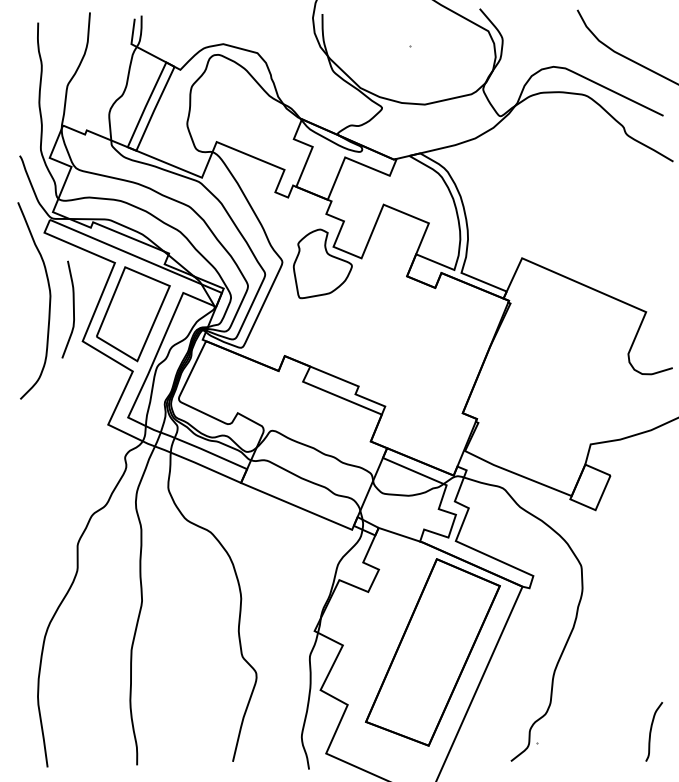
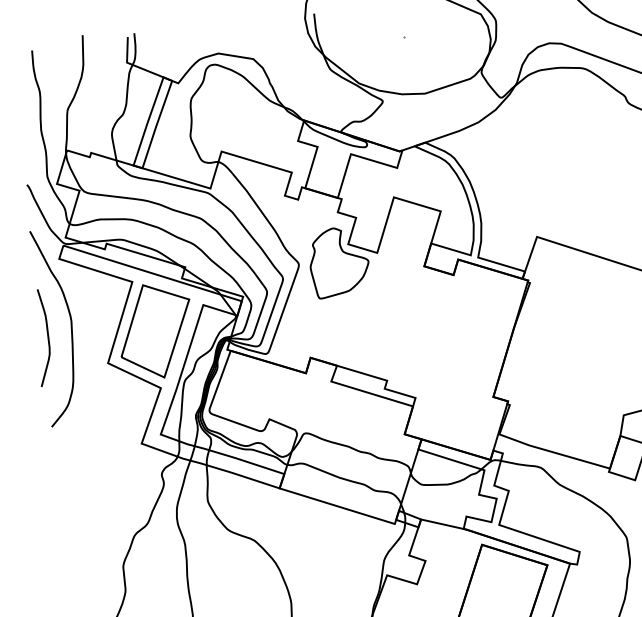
curve: (73, 309) -> (47, 337), moved

